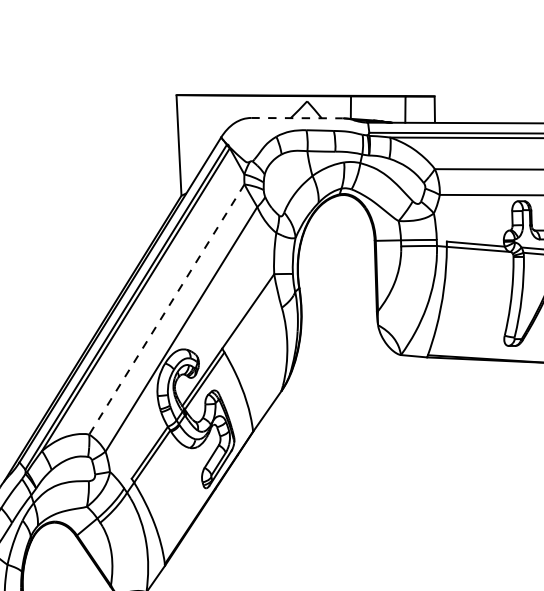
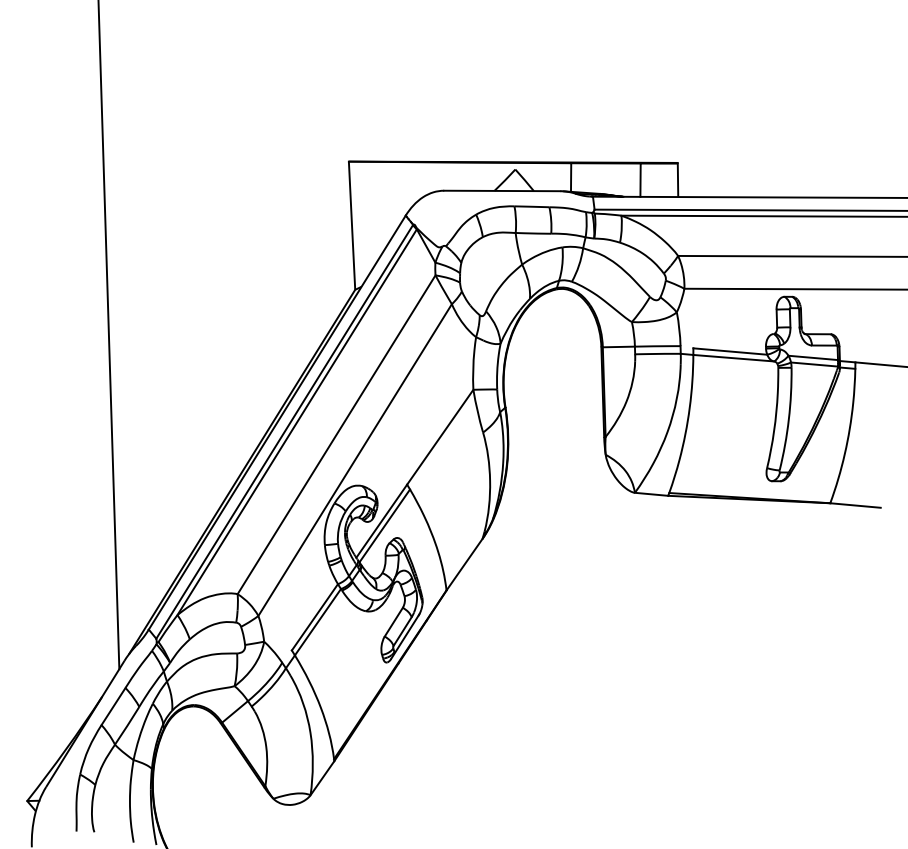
line: (297, 117) -> (502, 190), dashed -> solid
line: (166, 309) -> (336, 434), dashed -> solid

